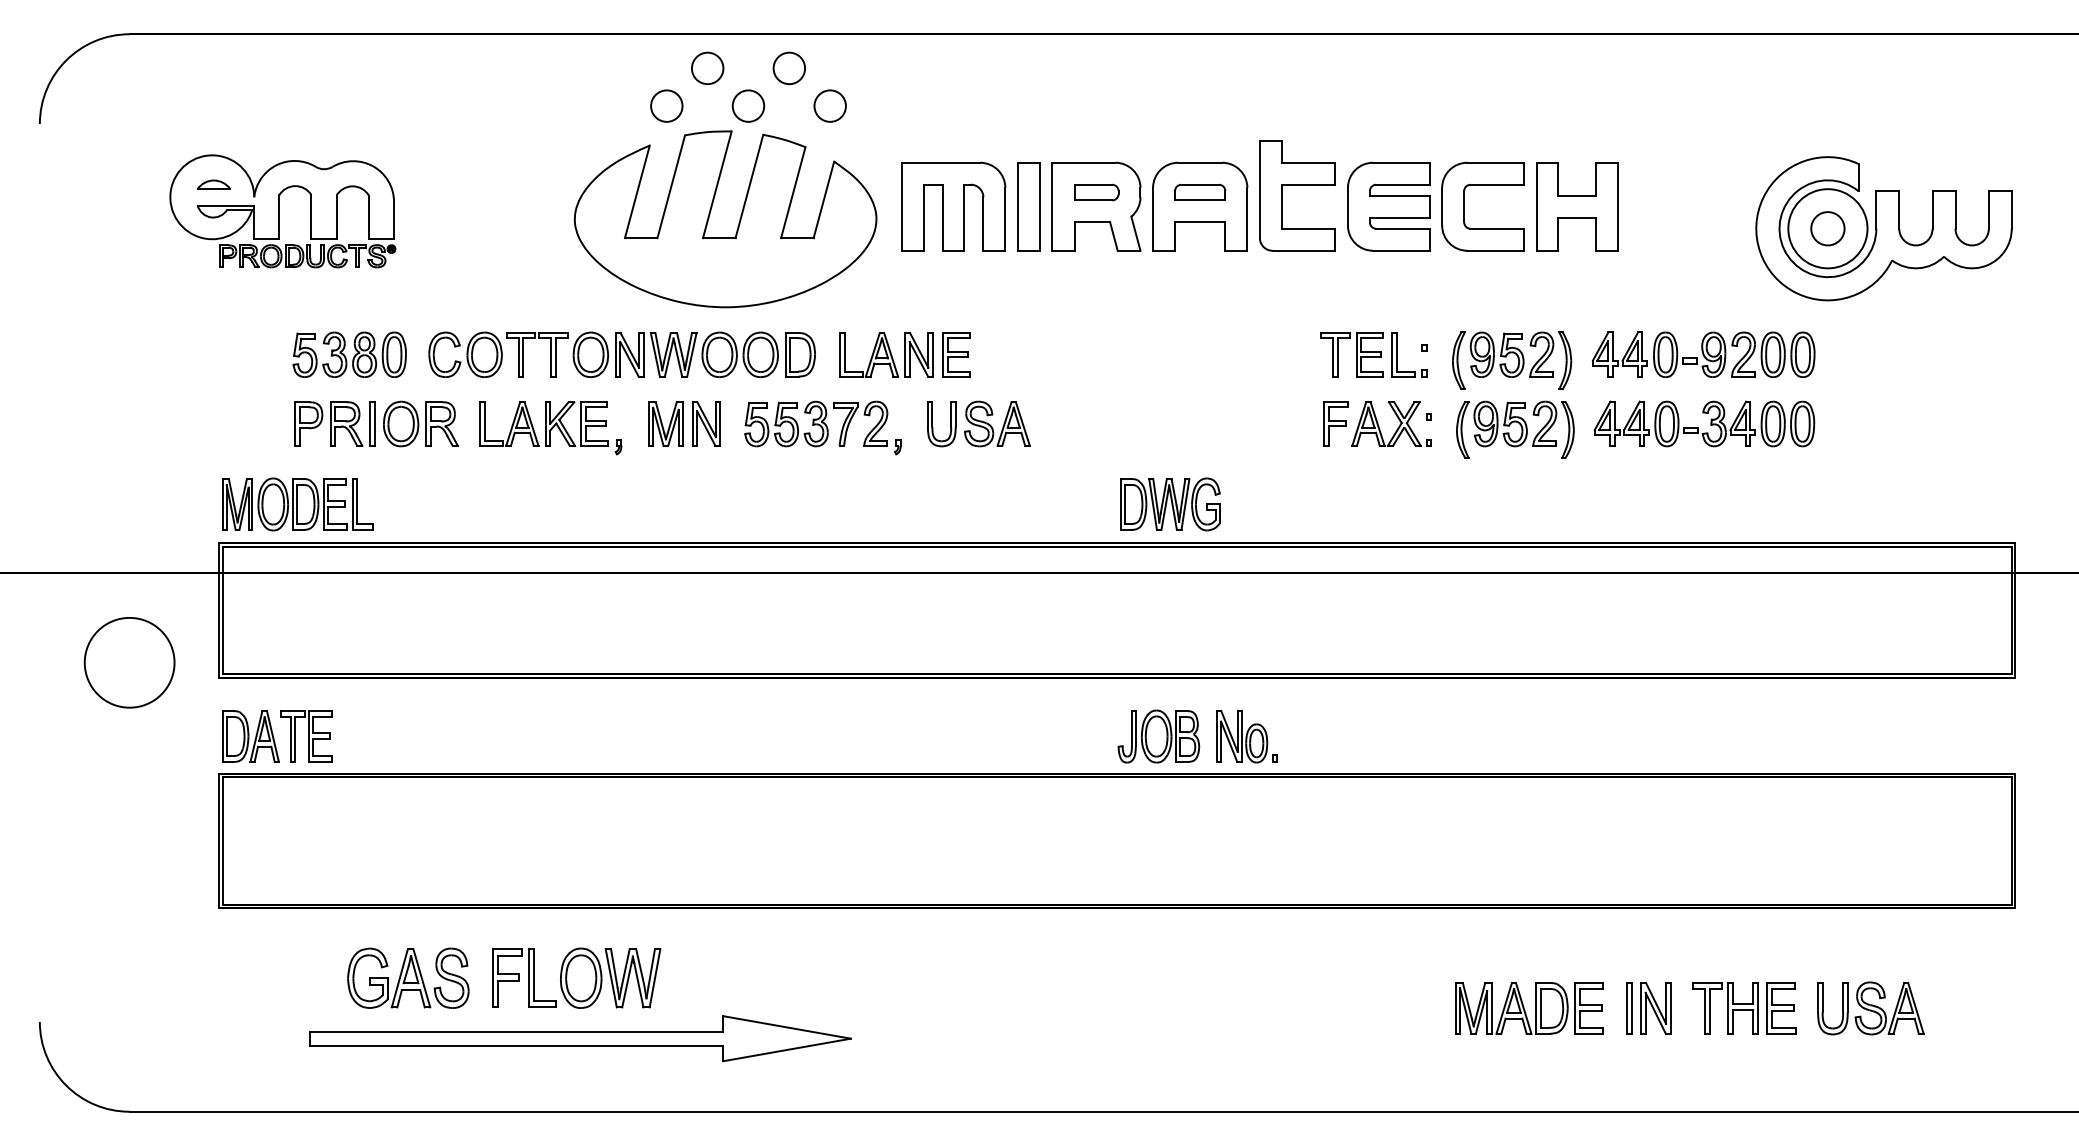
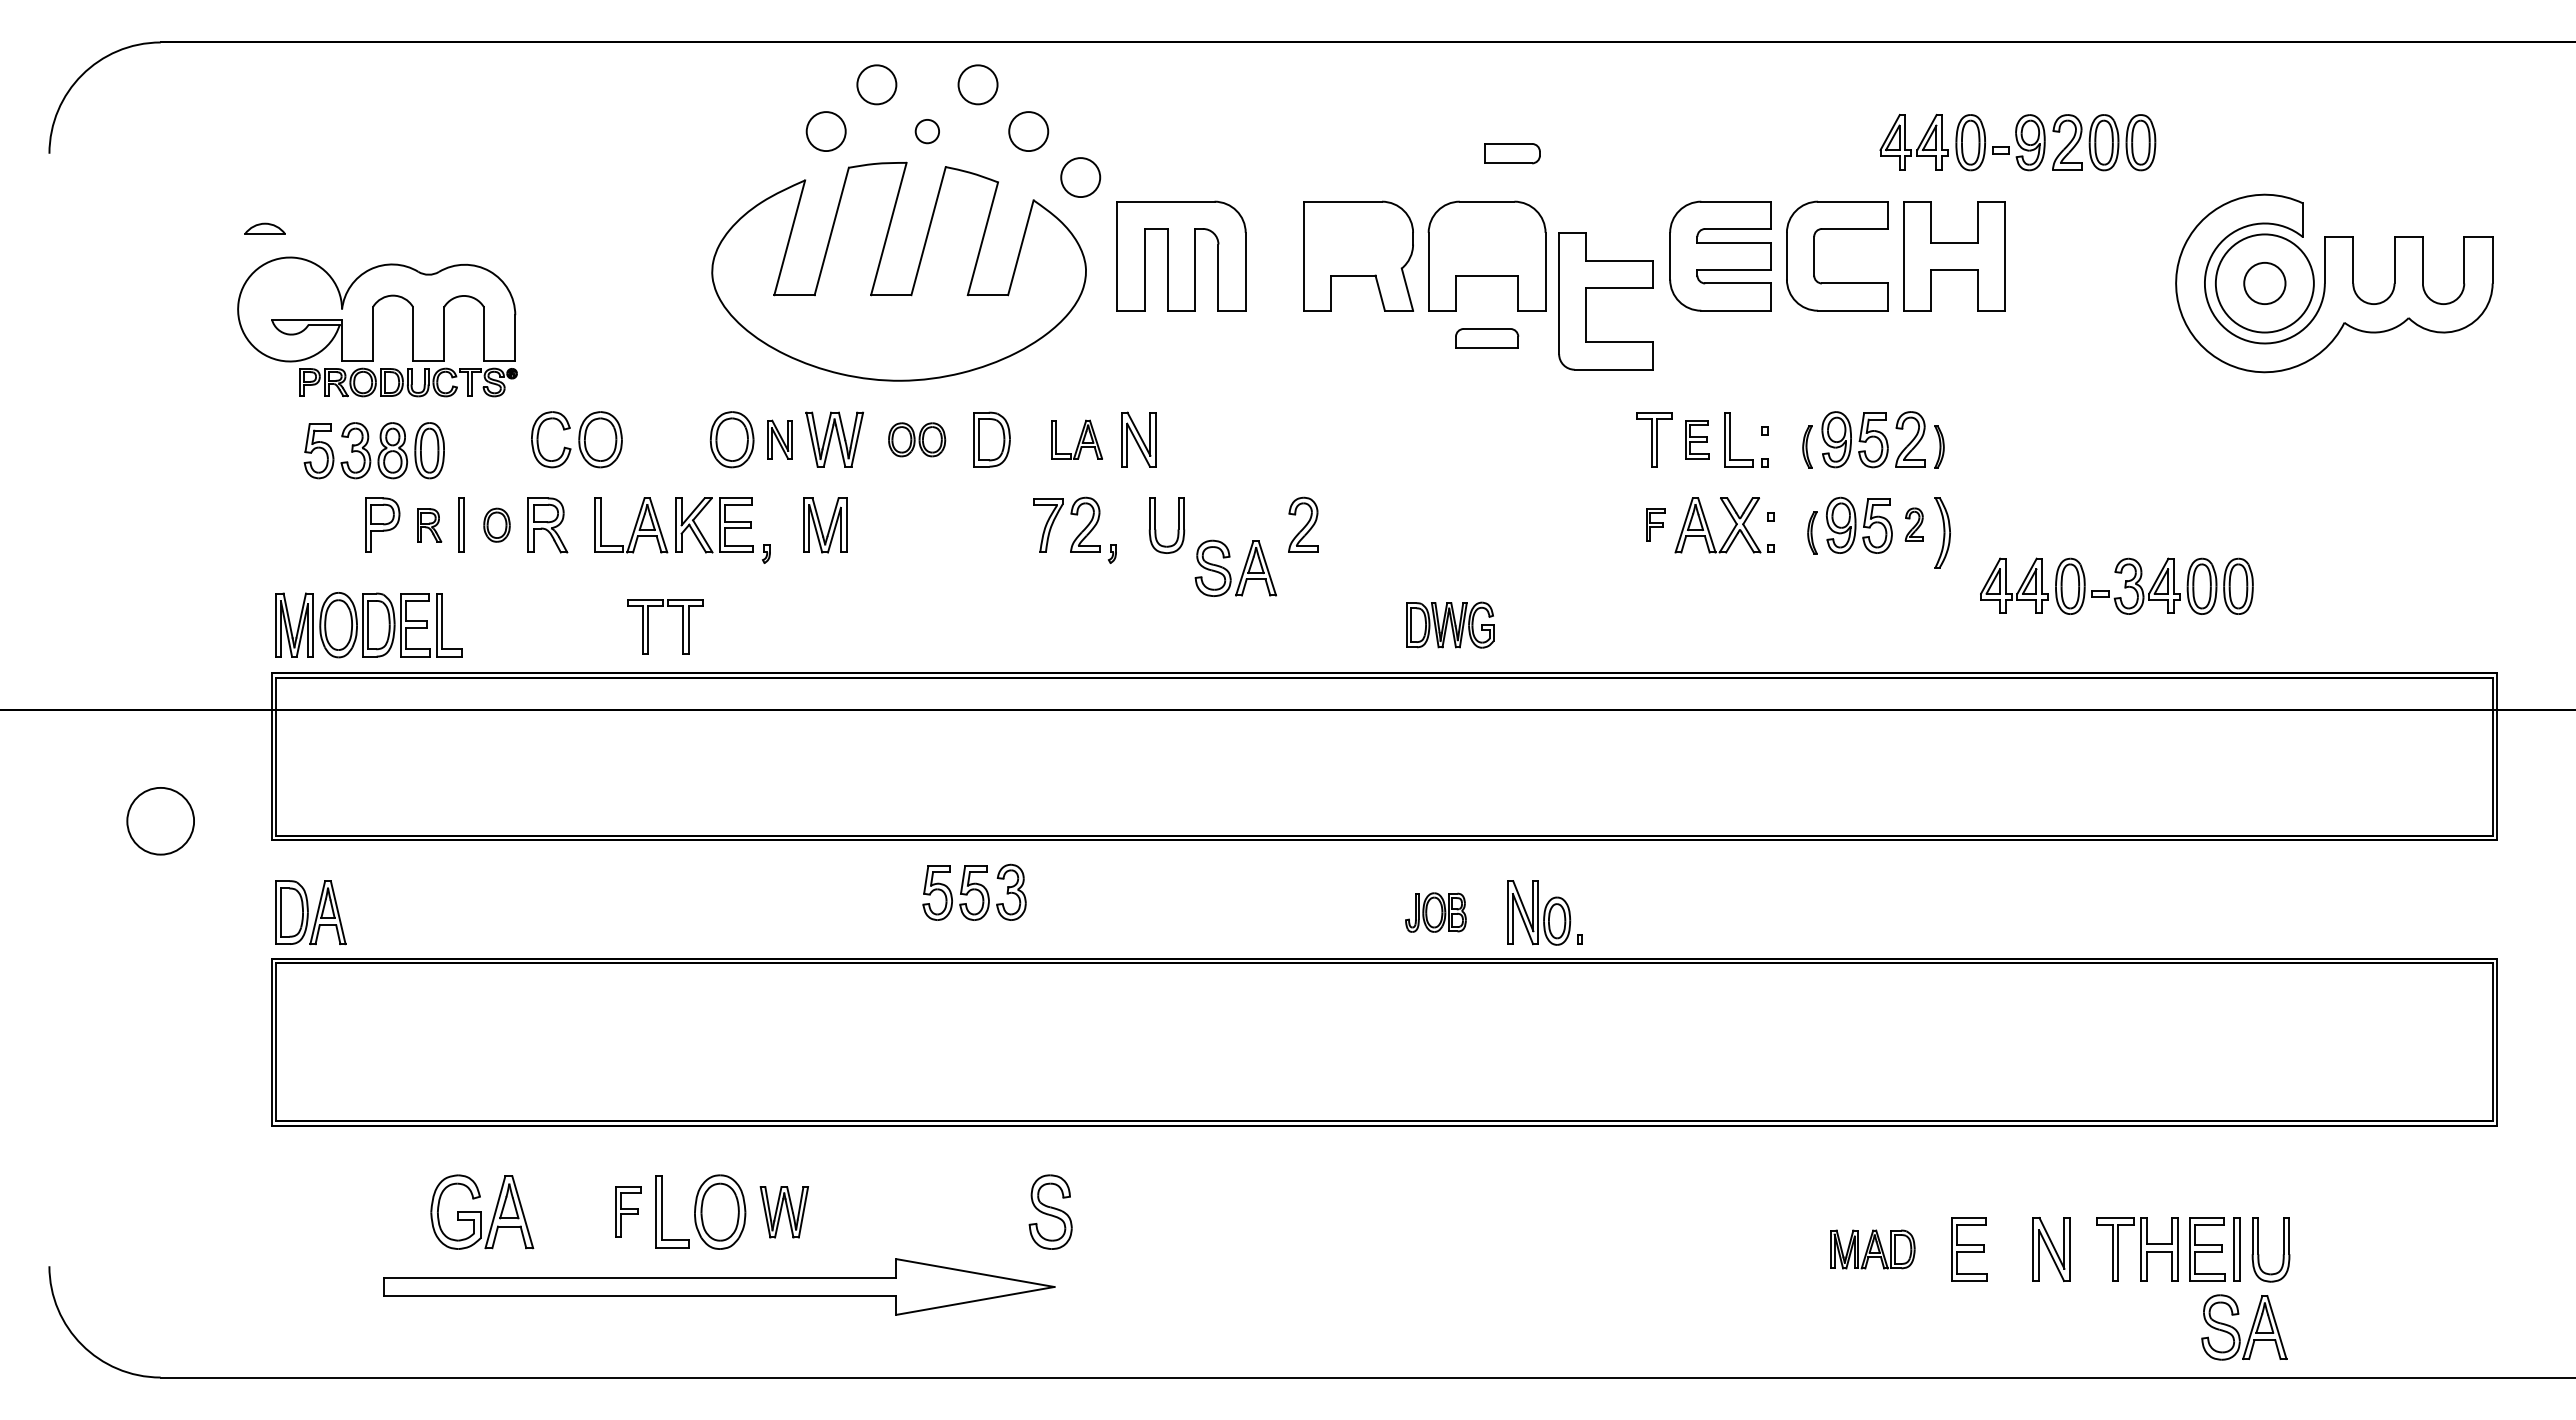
circle: (747, 106) -> (926, 131), size x0.6
circle: (872, 143) -> (1080, 177), added
part: (1297, 185) -> (1605, 288), moved
part: (1096, 192) -> (1512, 153), moved
part: (1200, 192) -> (1487, 338), moved
part: (1028, 206) -> (1274, 256), removed
part: (282, 211) -> (377, 326), moved
part: (349, 354) -> (373, 450), moved
part: (523, 354) -> (648, 626), moved
part: (629, 354) -> (779, 439), size x0.7
part: (739, 354) -> (916, 439), size x0.6
part: (868, 354) -> (1076, 439), size x0.7
part: (956, 354) -> (1185, 439), removed
part: (1370, 354) -> (1697, 439), size x0.7
part: (1703, 354) -> (2017, 142), moved
part: (1458, 360) -> (1807, 446), size x0.6
part: (1565, 360) -> (1939, 446), size x0.6
part: (400, 423) -> (496, 524), size x0.6
part: (786, 423) -> (974, 891), moved
part: (1052, 423) -> (1303, 524), added
part: (1336, 423) -> (1655, 524), size x0.6
part: (1545, 423) -> (1914, 524), size x0.6
part: (1710, 423) -> (2124, 585), moved
part: (346, 424) -> (429, 525), size x0.6
part: (706, 424) -> (875, 525), removed
part: (992, 426) -> (1229, 571), moved
part: (1462, 429) -> (1812, 532), size x0.6
part: (1170, 504) -> (1450, 625), size x0.7
circle: (129, 662) -> (160, 820), size x0.6
part: (306, 736) -> (379, 912), removed
part: (1158, 736) -> (1435, 912), size x0.6
part: (451, 977) -> (1050, 1211), moved
part: (507, 977) -> (628, 1211), size x0.7
part: (633, 978) -> (784, 1212), size x0.7
part: (1511, 1008) -> (1872, 1249), size x0.6
part: (1629, 1008) -> (2236, 1249), moved
part: (1894, 1010) -> (2250, 1330), moved

